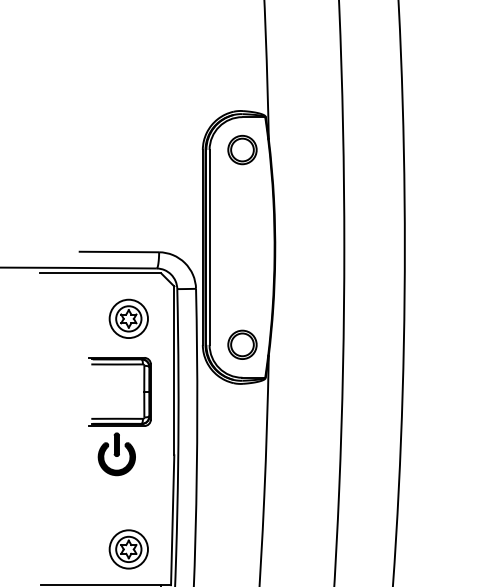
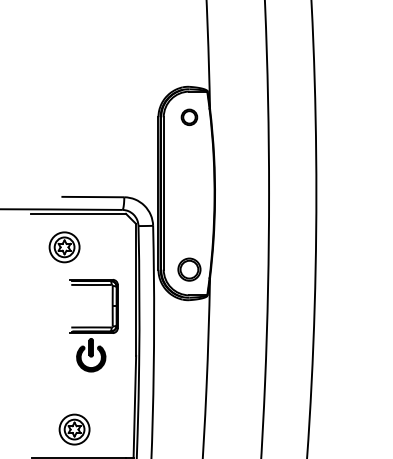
part: (242, 150) -> (189, 117), size x0.7
part: (128, 319) -> (64, 247), moved
part: (128, 549) -> (74, 429), moved

